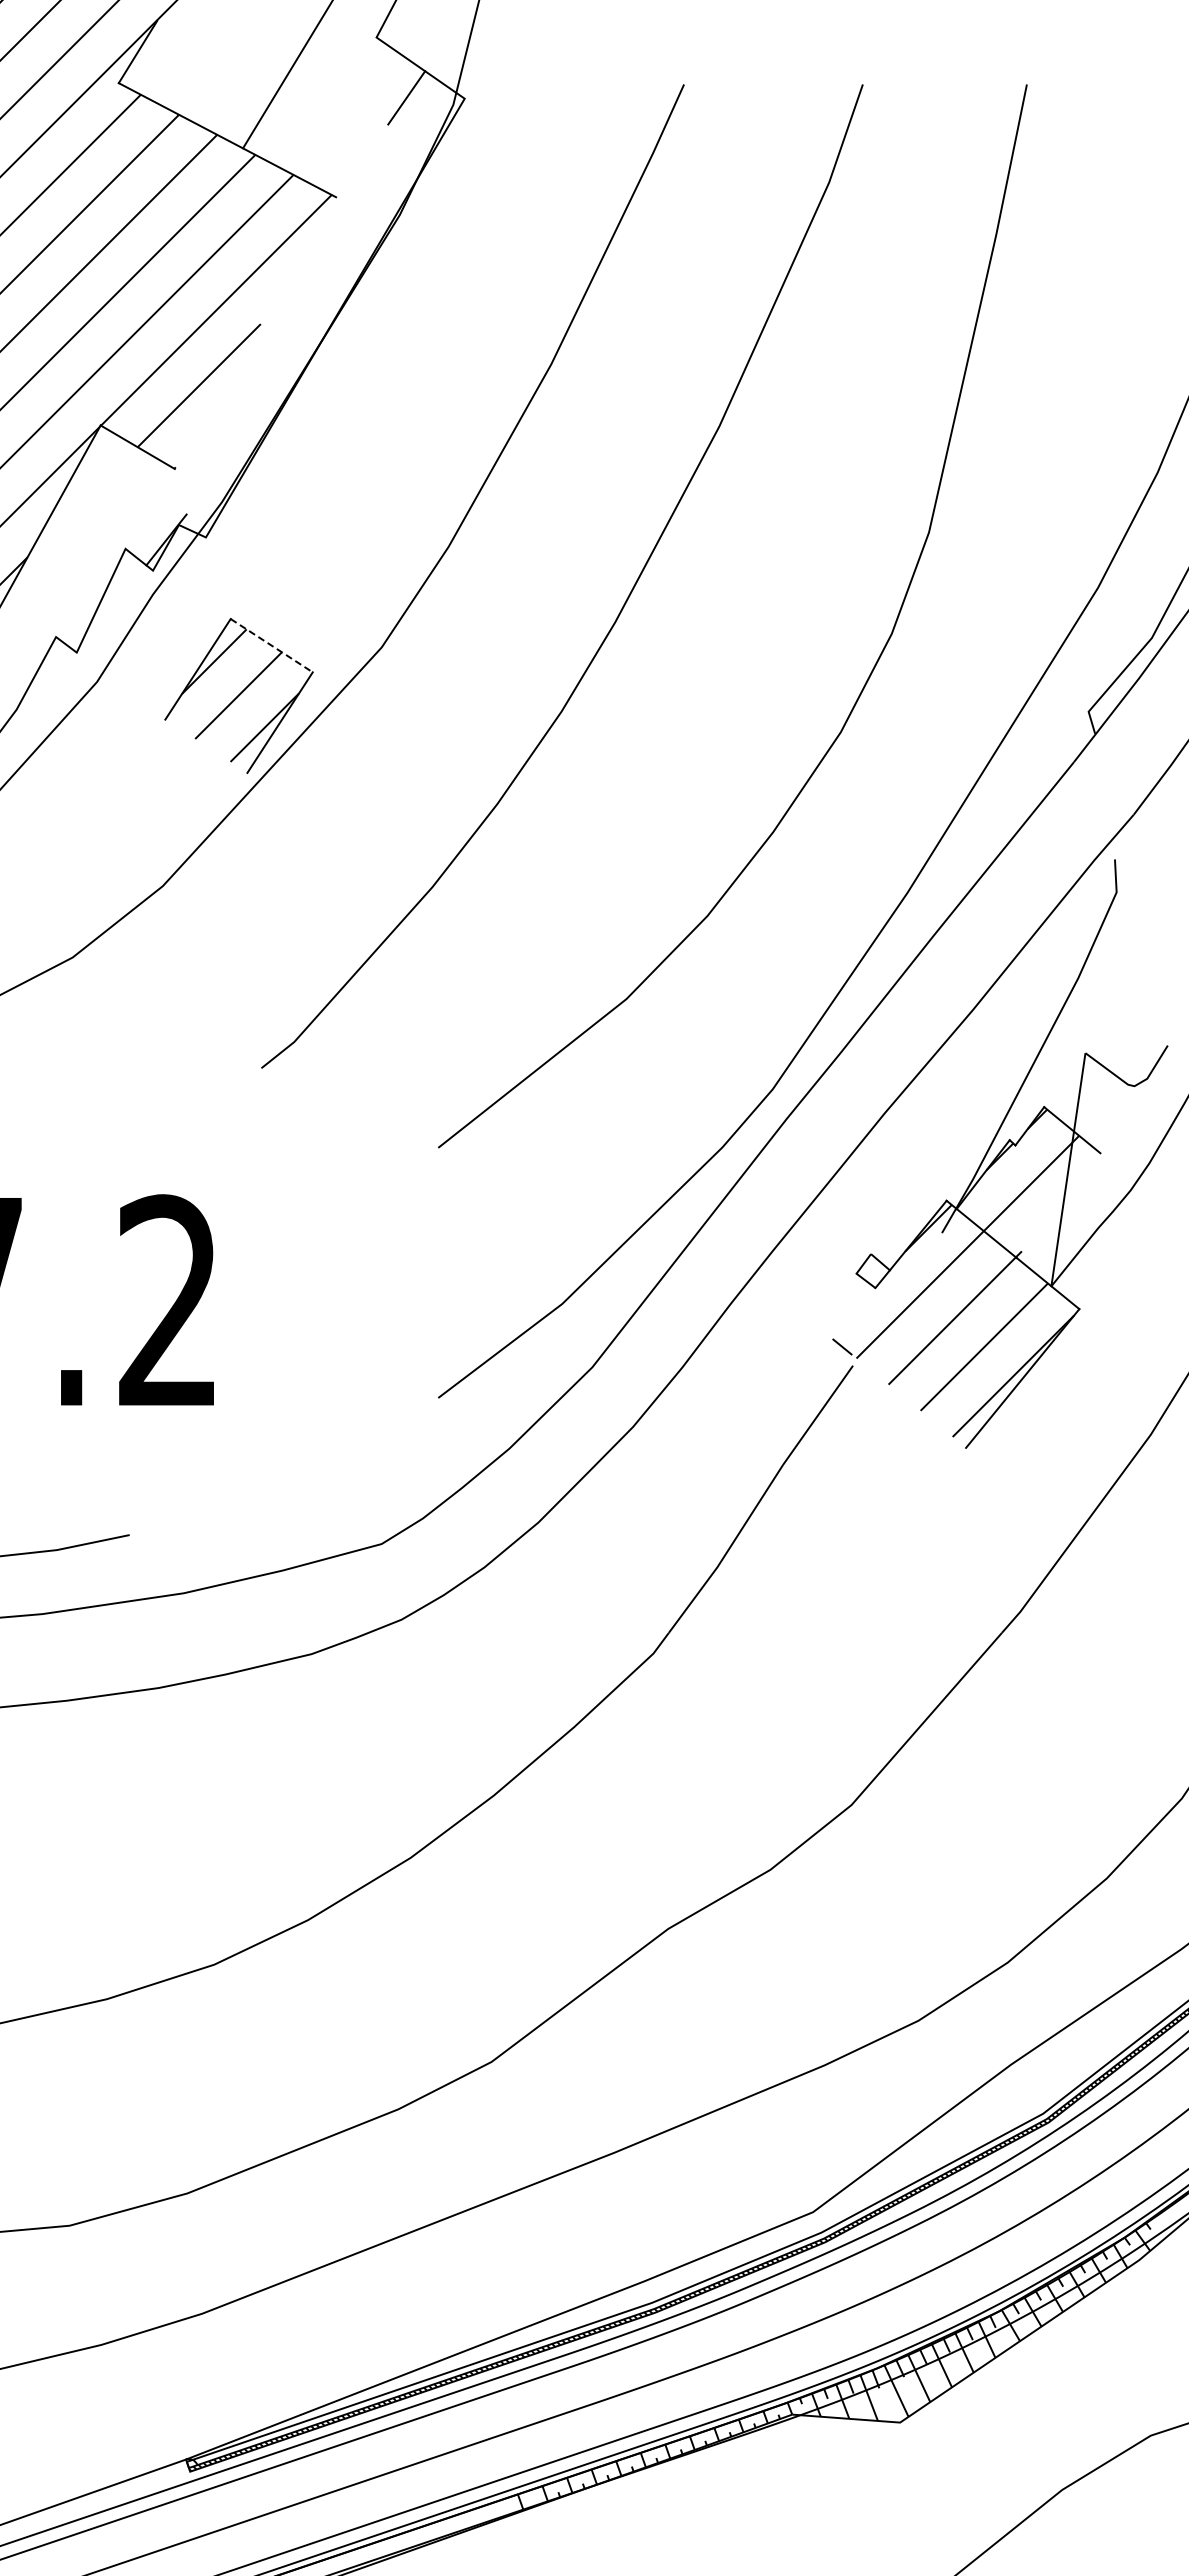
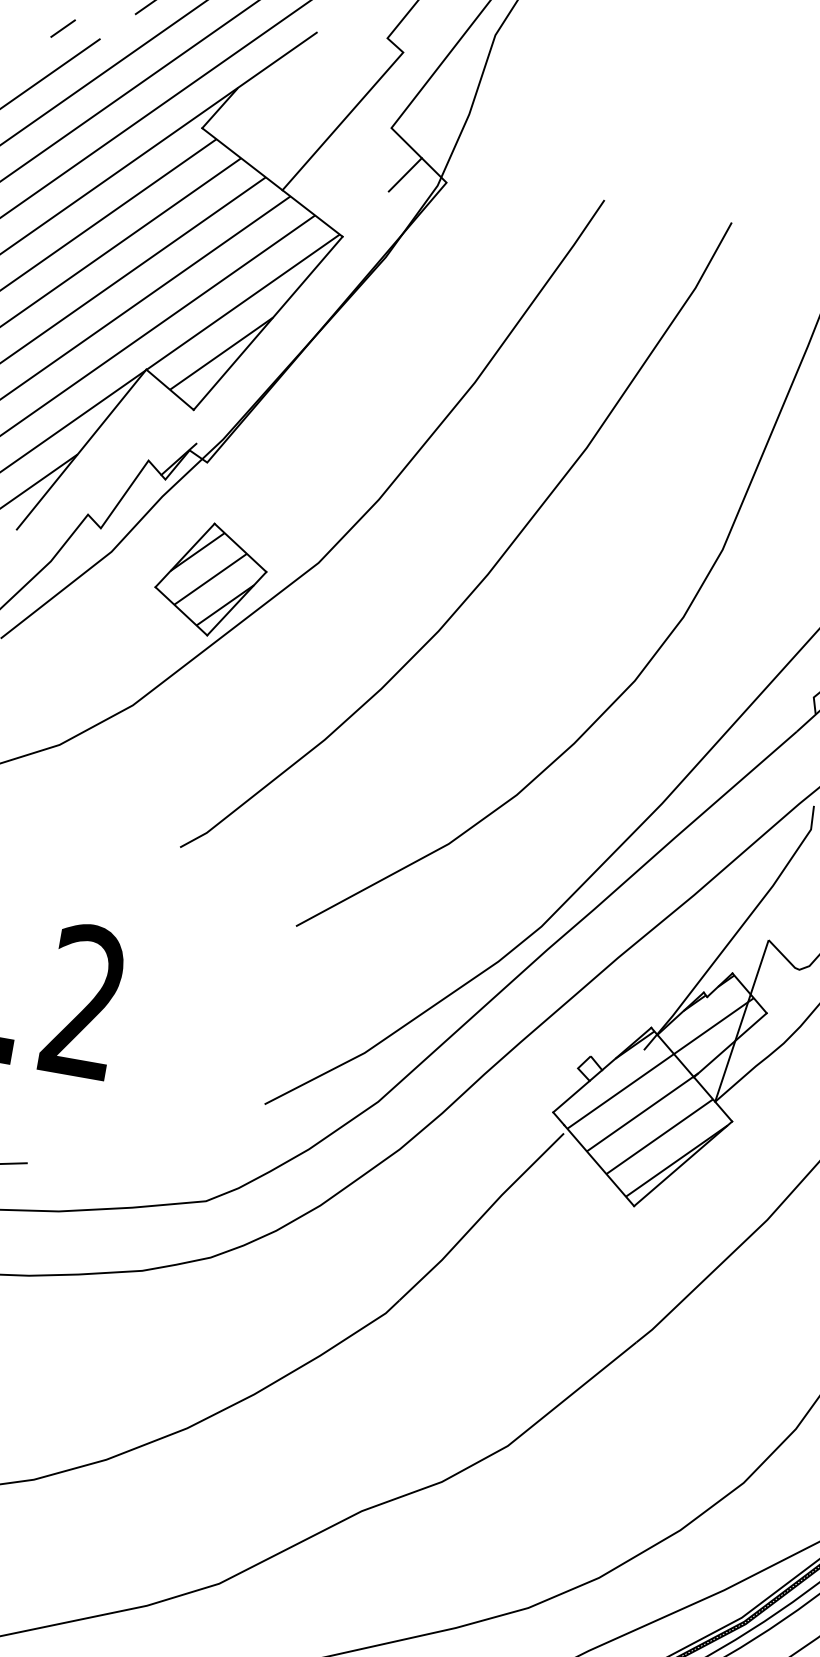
line: (255, 333) -> (268, 323), added
line: (271, 645) -> (240, 547), dashed -> solid
line: (206, 745) -> (181, 610), added
line: (1058, 1205) -> (730, 1045), added
line: (854, 1313) -> (571, 1096), added
line: (908, 1400) -> (599, 1165), added

